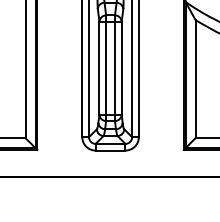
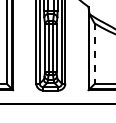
line: (195, 80) -> (94, 54), solid -> dashed

